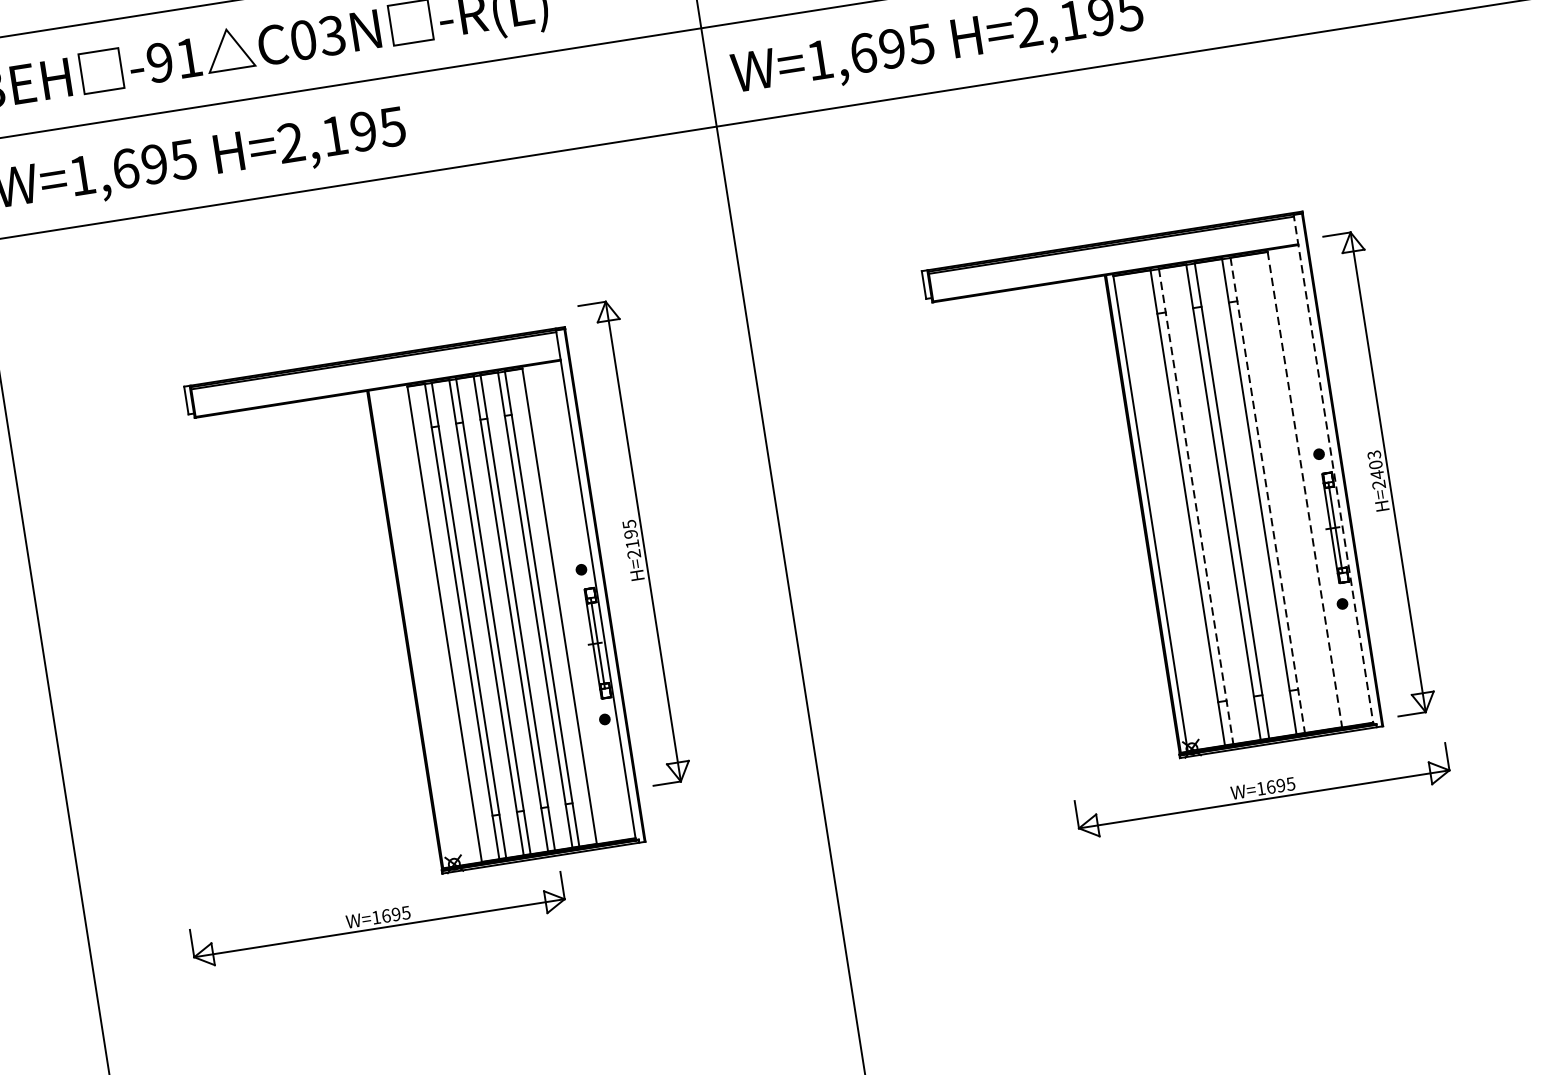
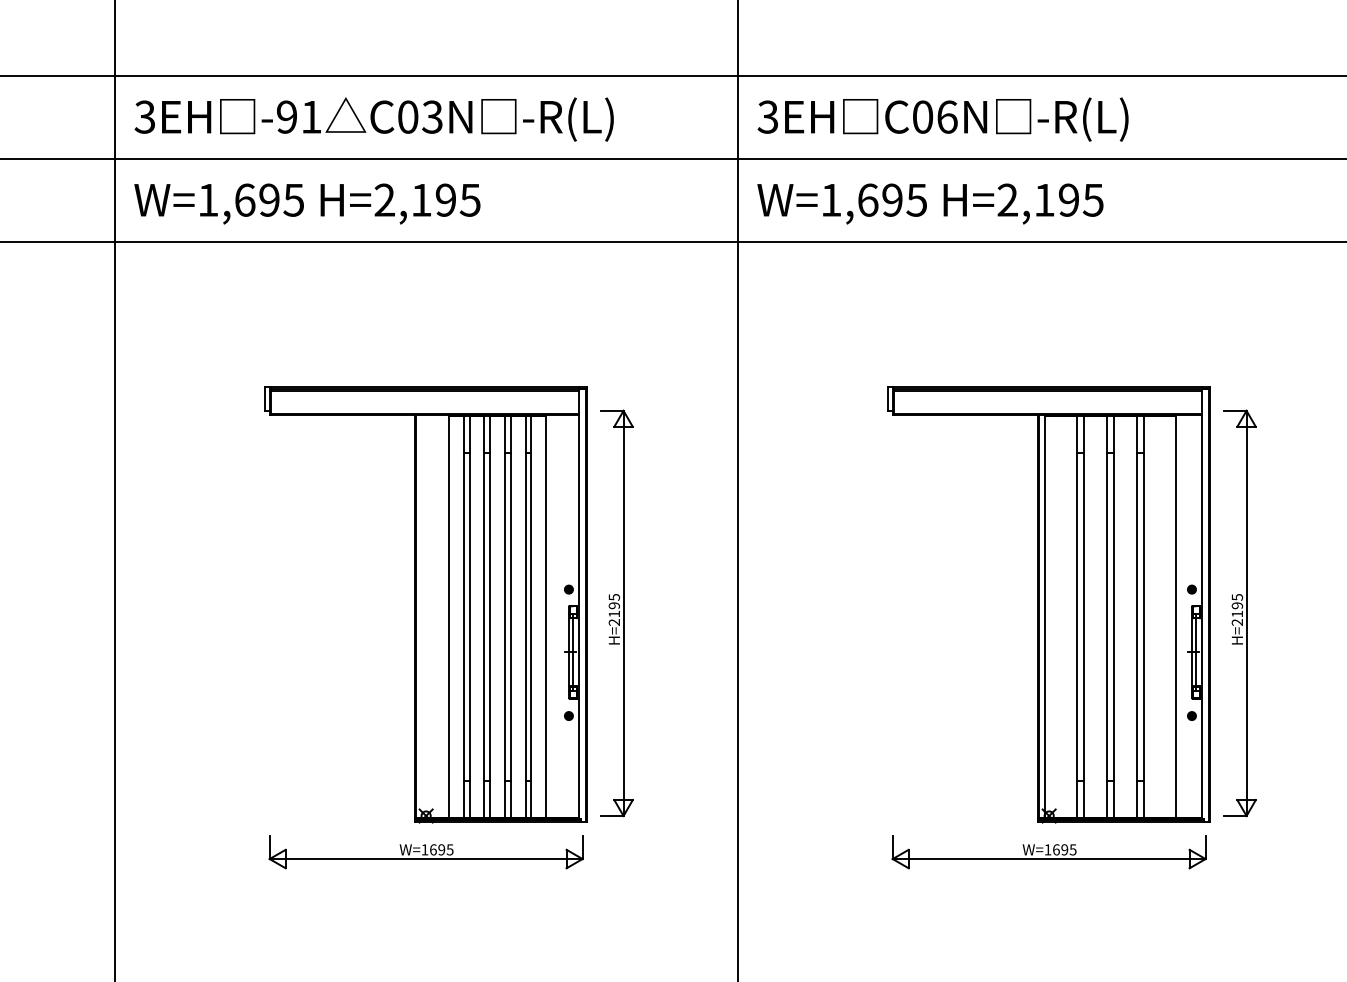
text: (1374, 464) -> (1236, 605), H=2403 -> H=2195
line: (1332, 468) -> (1201, 603), dashed -> solid
line: (1304, 489) -> (1175, 616), dashed -> solid
line: (1267, 494) -> (1144, 616), dashed -> solid
line: (1195, 506) -> (1083, 616), dashed -> solid
part: (634, 543) -> (616, 613), moved
part: (1262, 791) -> (1048, 852), moved
part: (377, 920) -> (425, 852), moved

